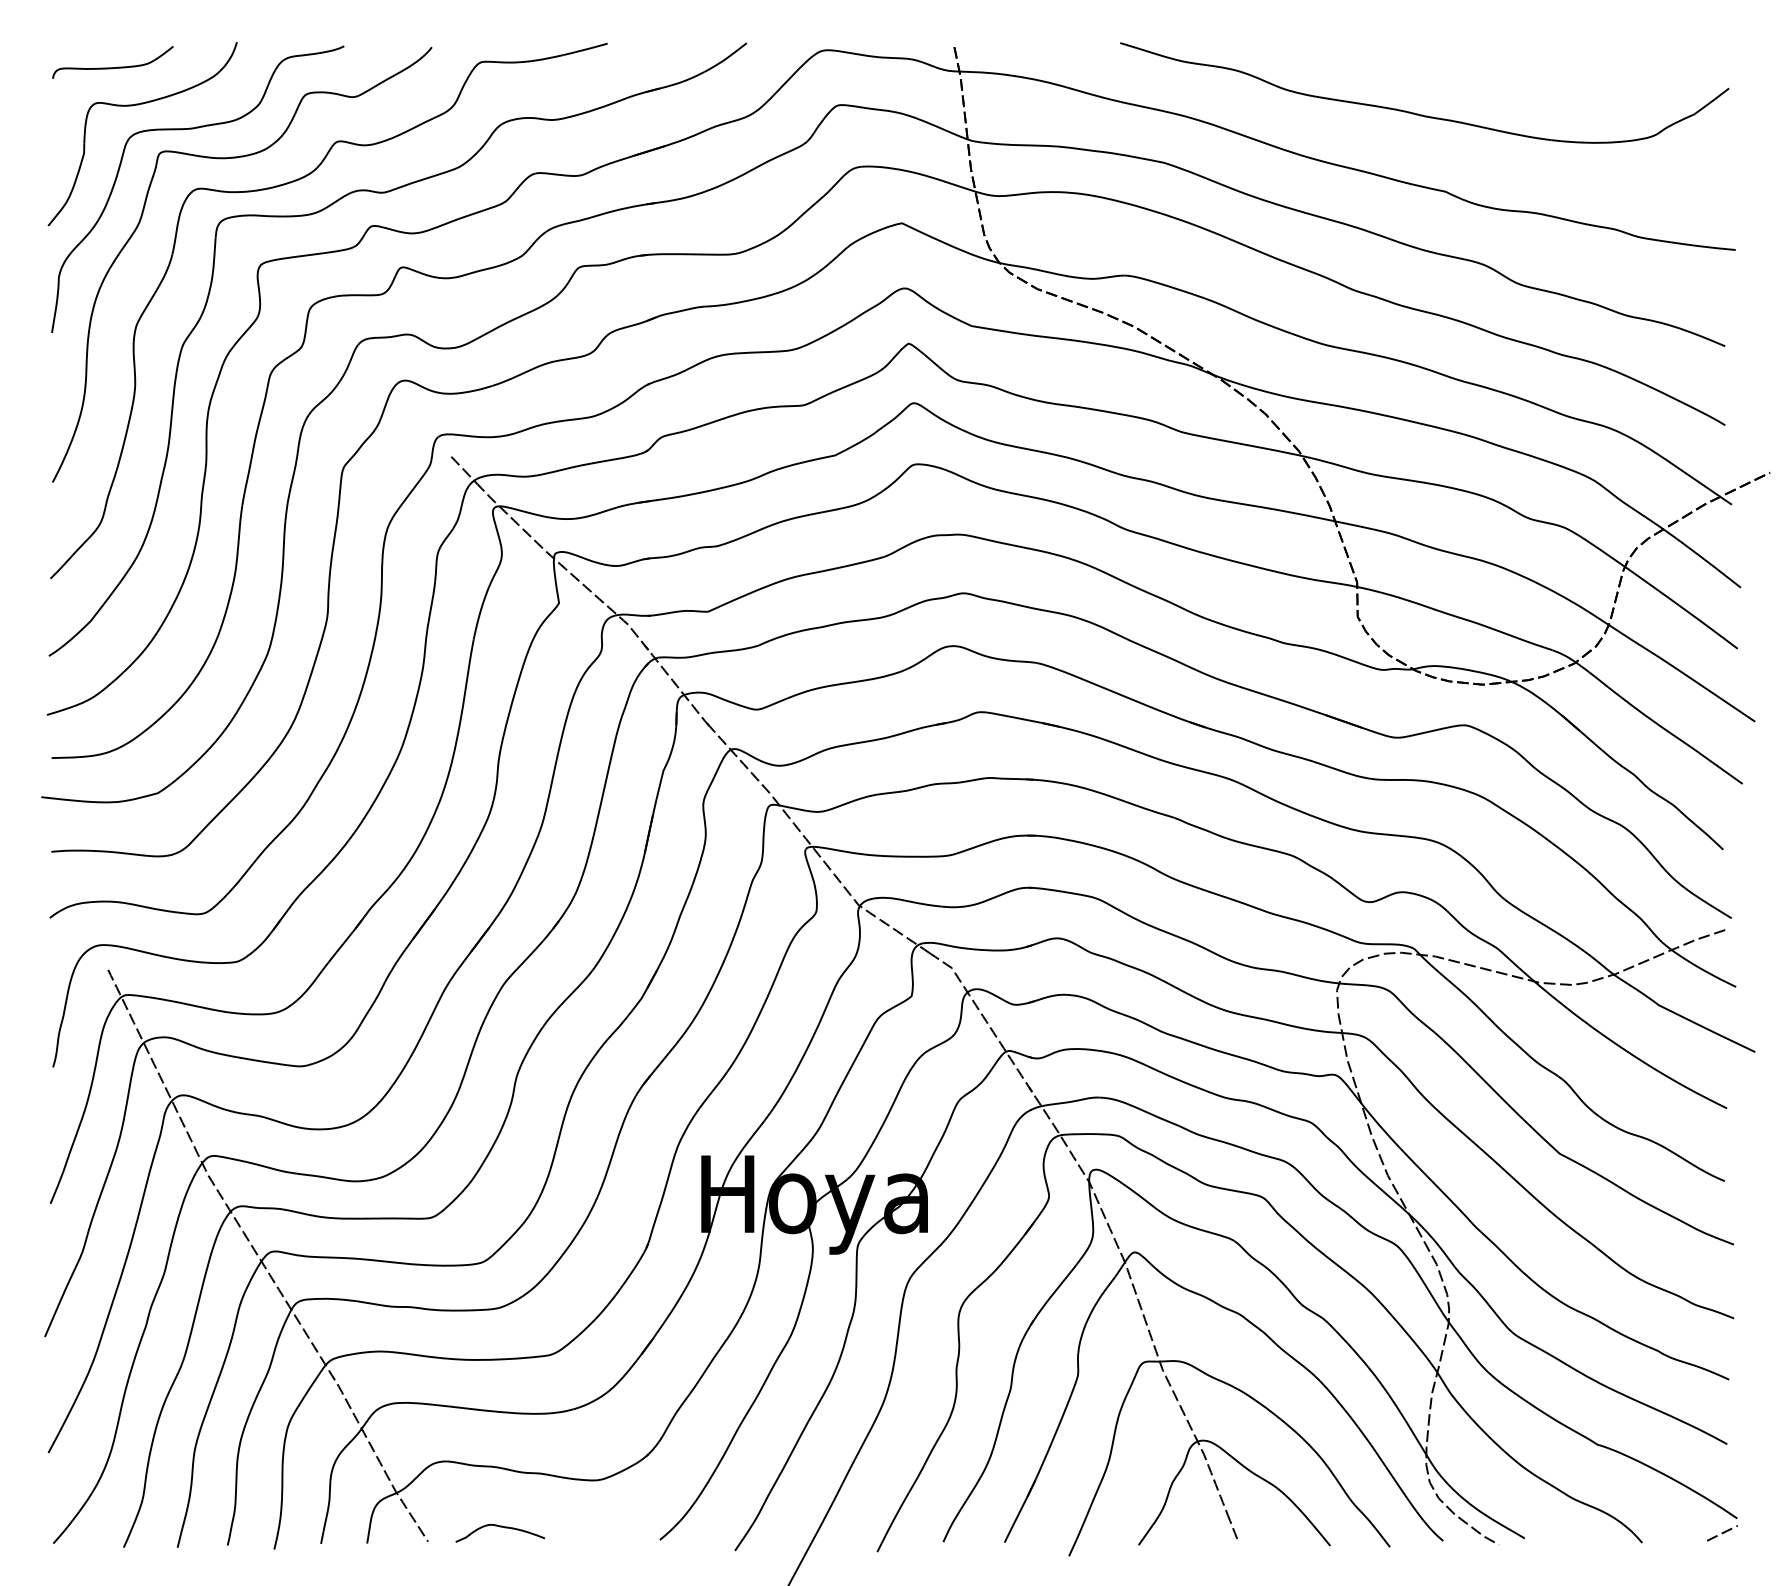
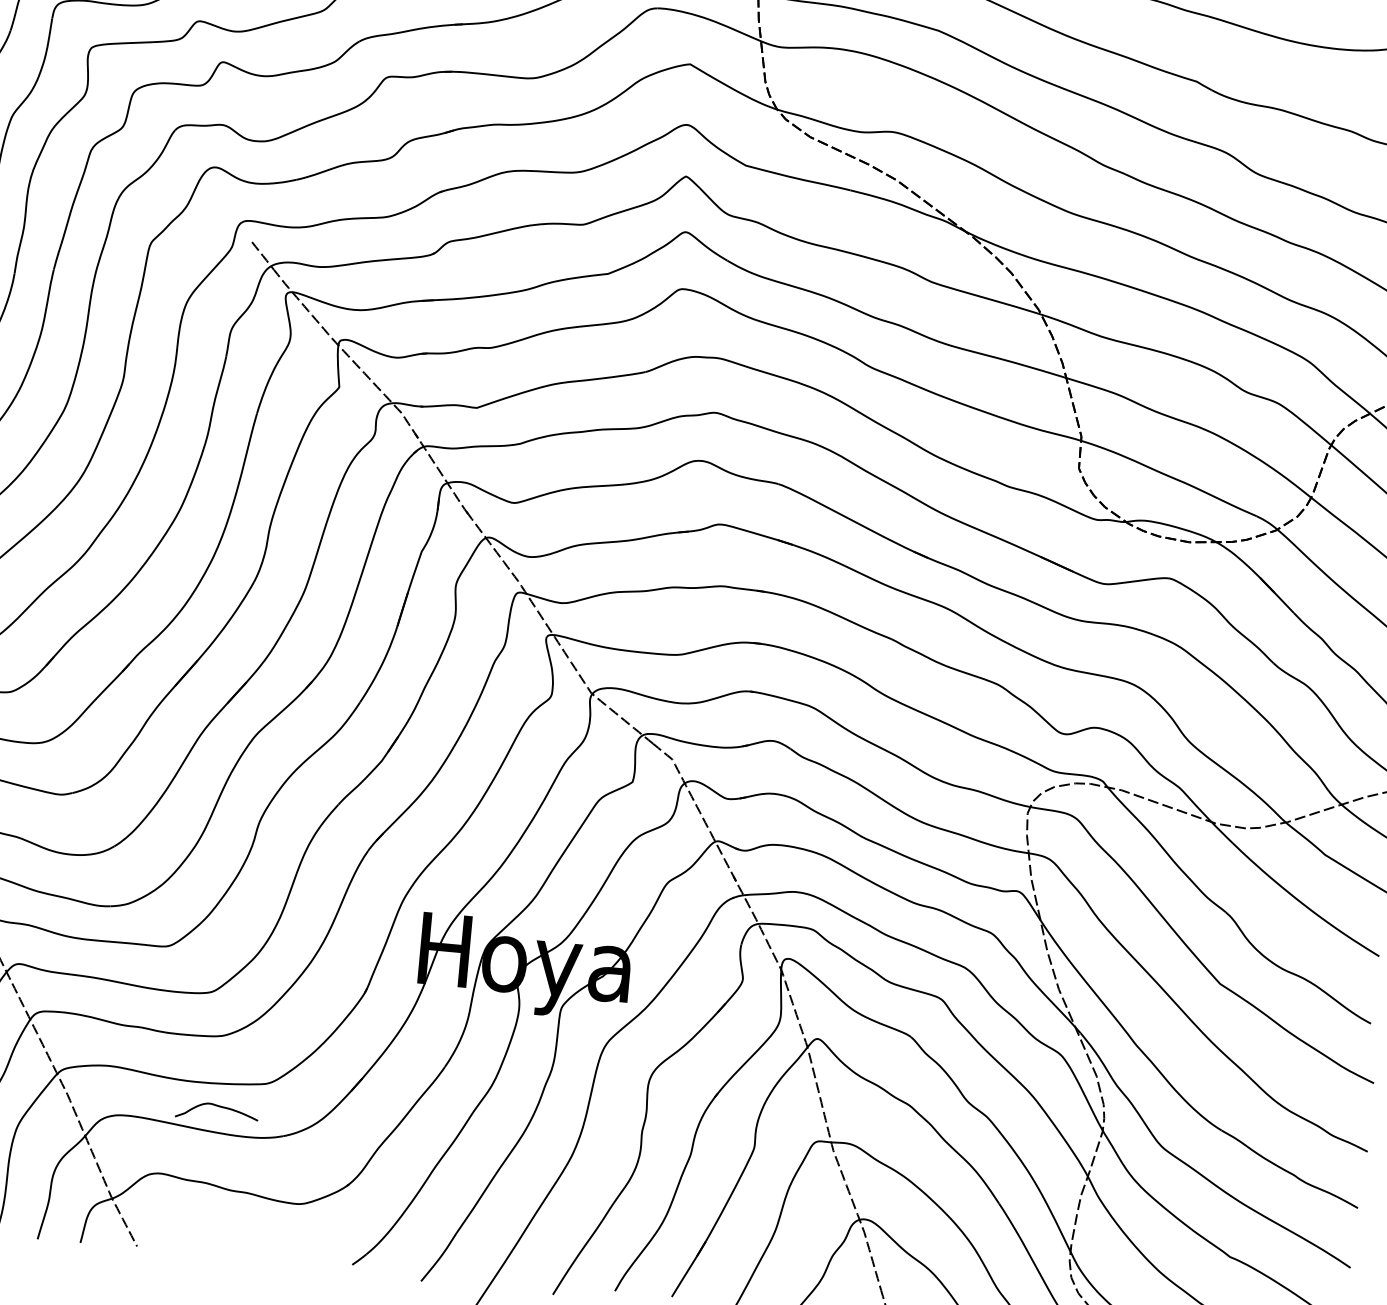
curve: (500, 1527) -> (217, 1106), moved

